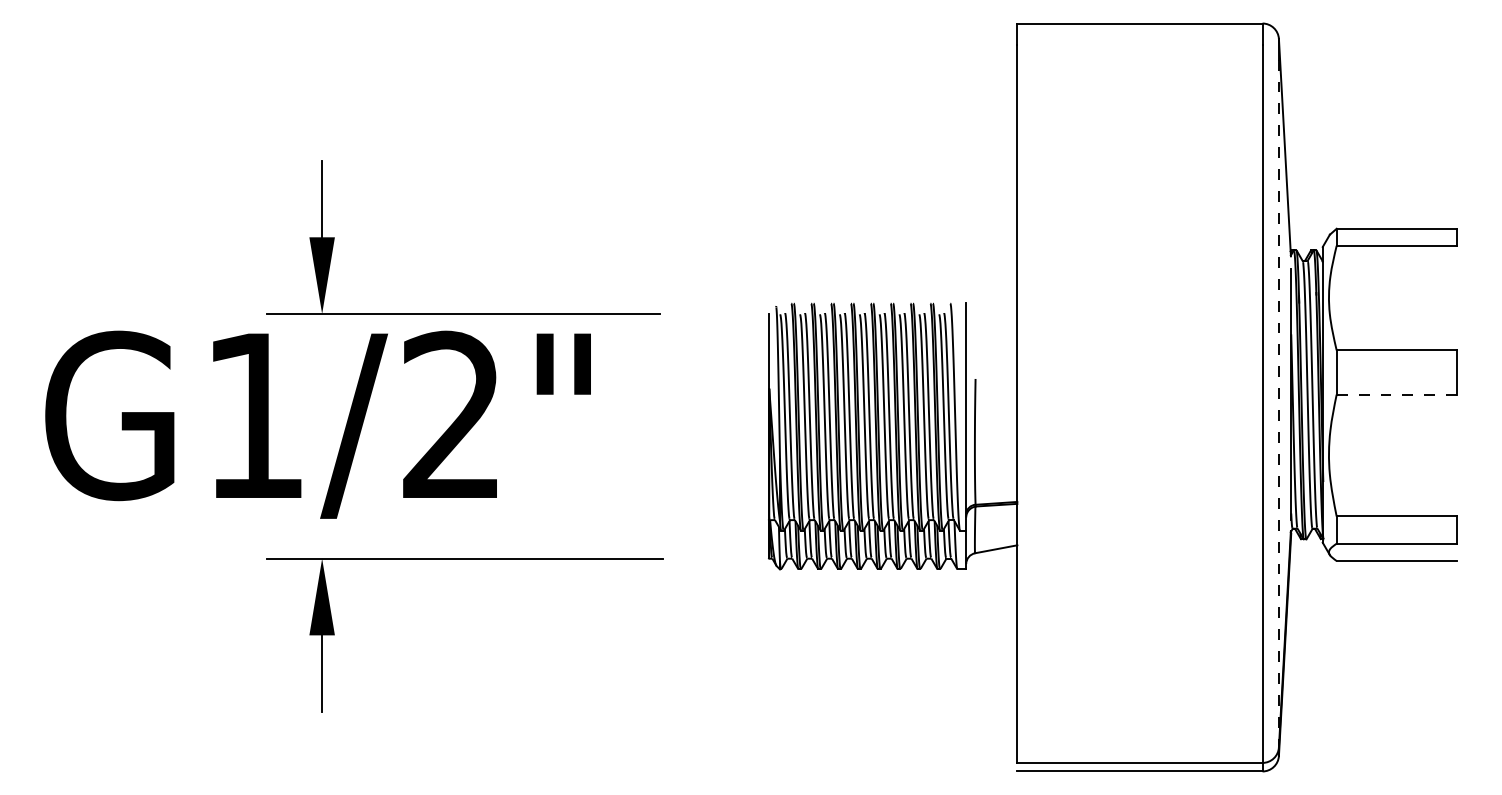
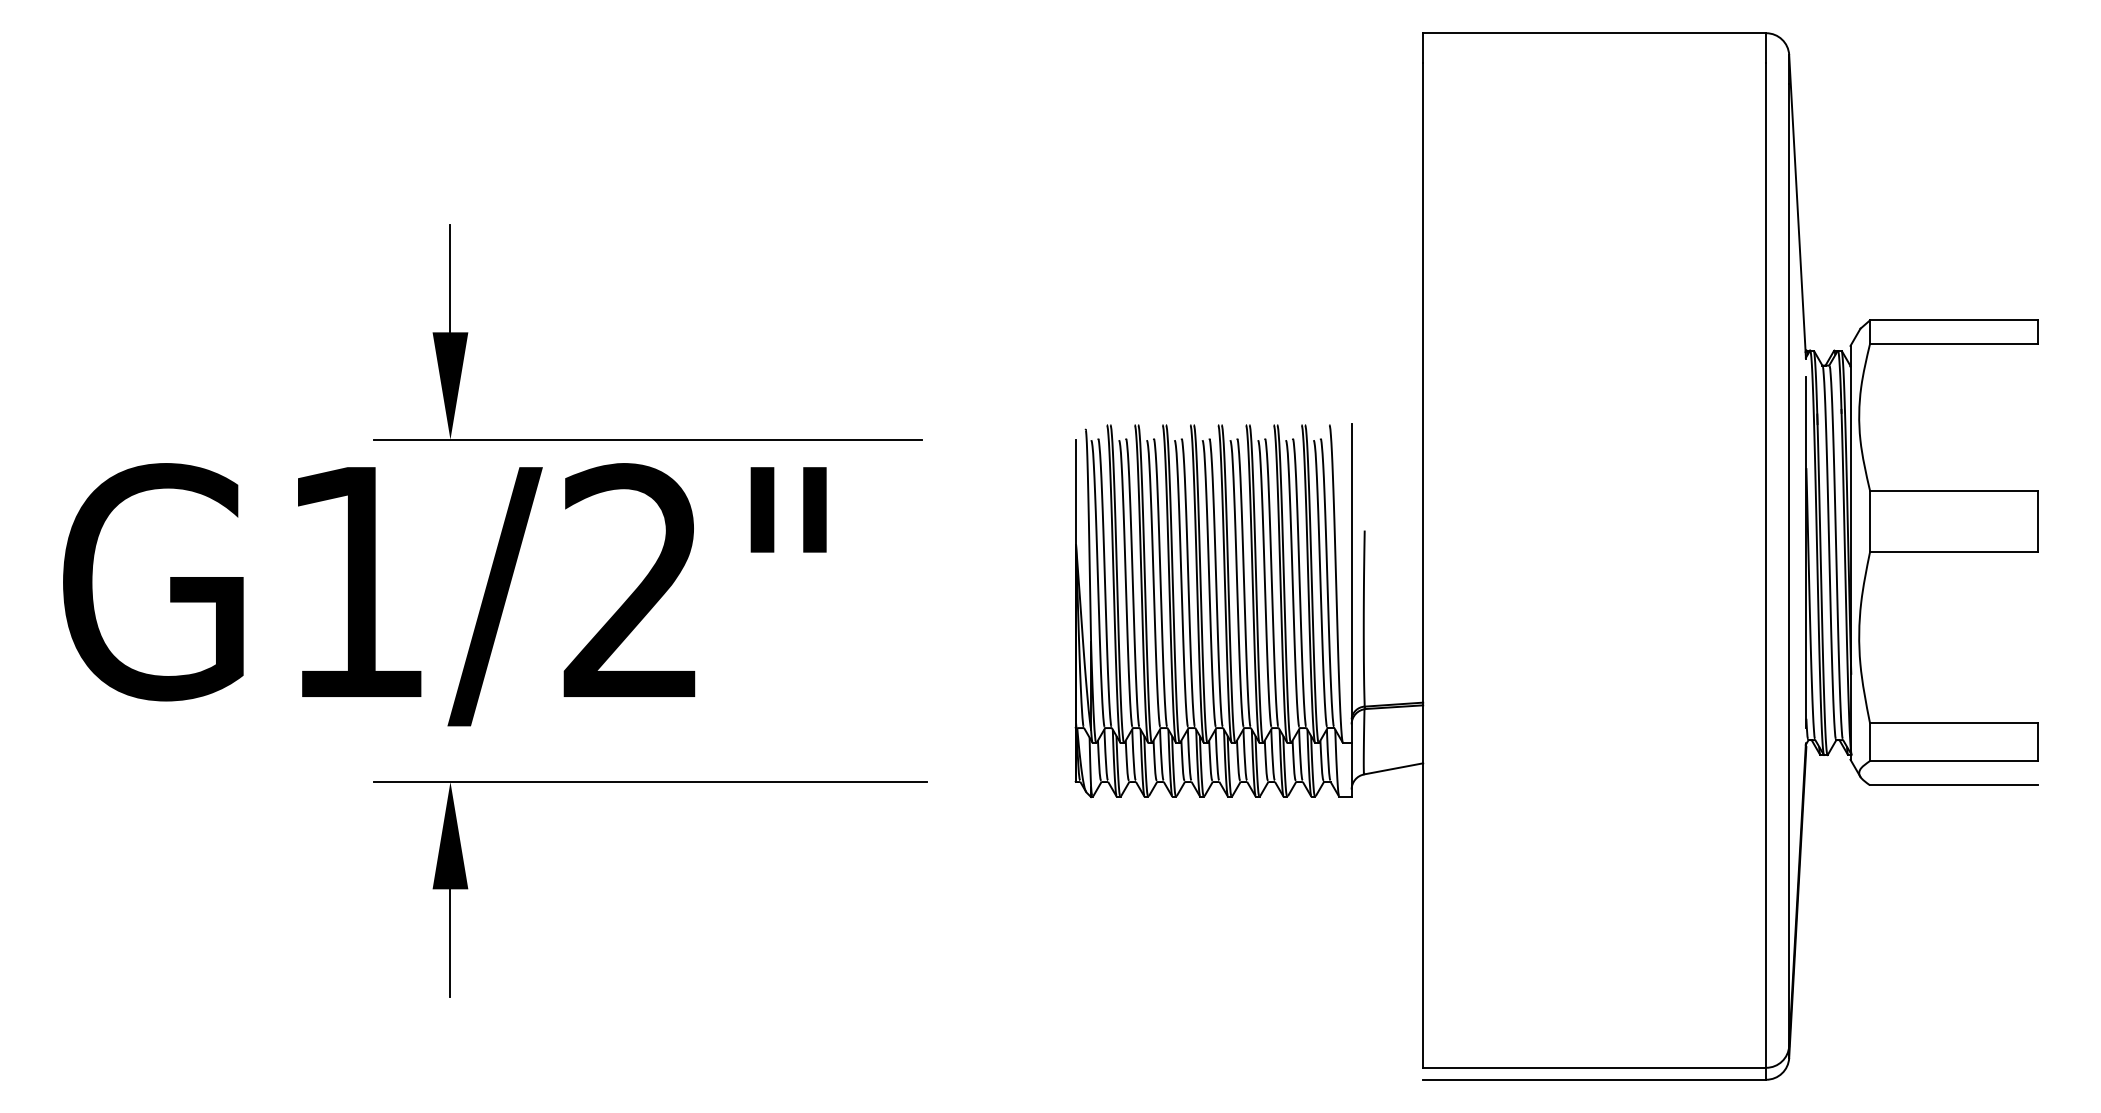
line: (1396, 394) -> (1953, 552), dashed -> solid
line: (1279, 403) -> (1789, 565), dashed -> solid

